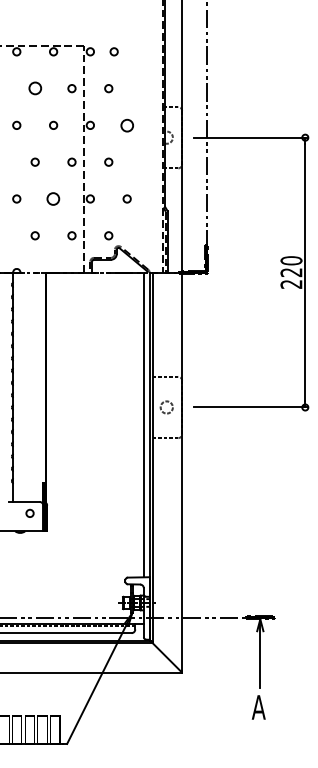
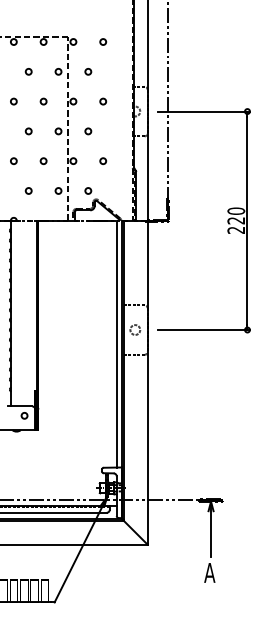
circle: (113, 51) -> (102, 41), moved
circle: (34, 88) -> (28, 71), size x0.62
circle: (126, 124) -> (102, 100), size x0.62
circle: (53, 198) -> (43, 160), size x0.62

